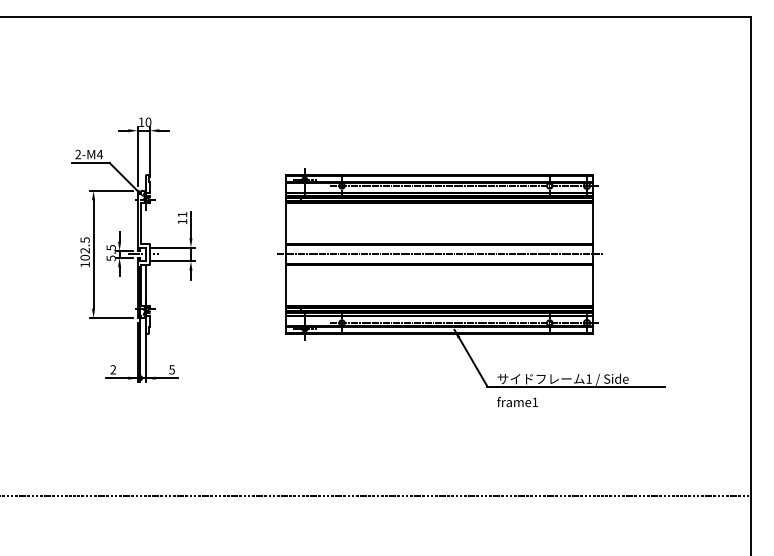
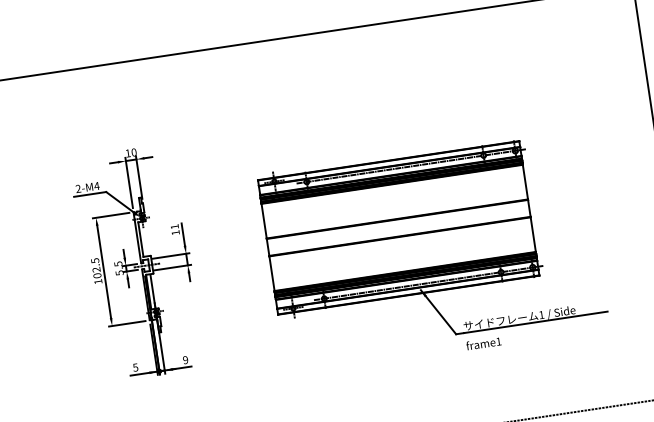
line: (439, 254) -> (398, 227), removed
text: (113, 369) -> (135, 367), 2 -> 5
text: (171, 369) -> (185, 359), 5 -> 9

